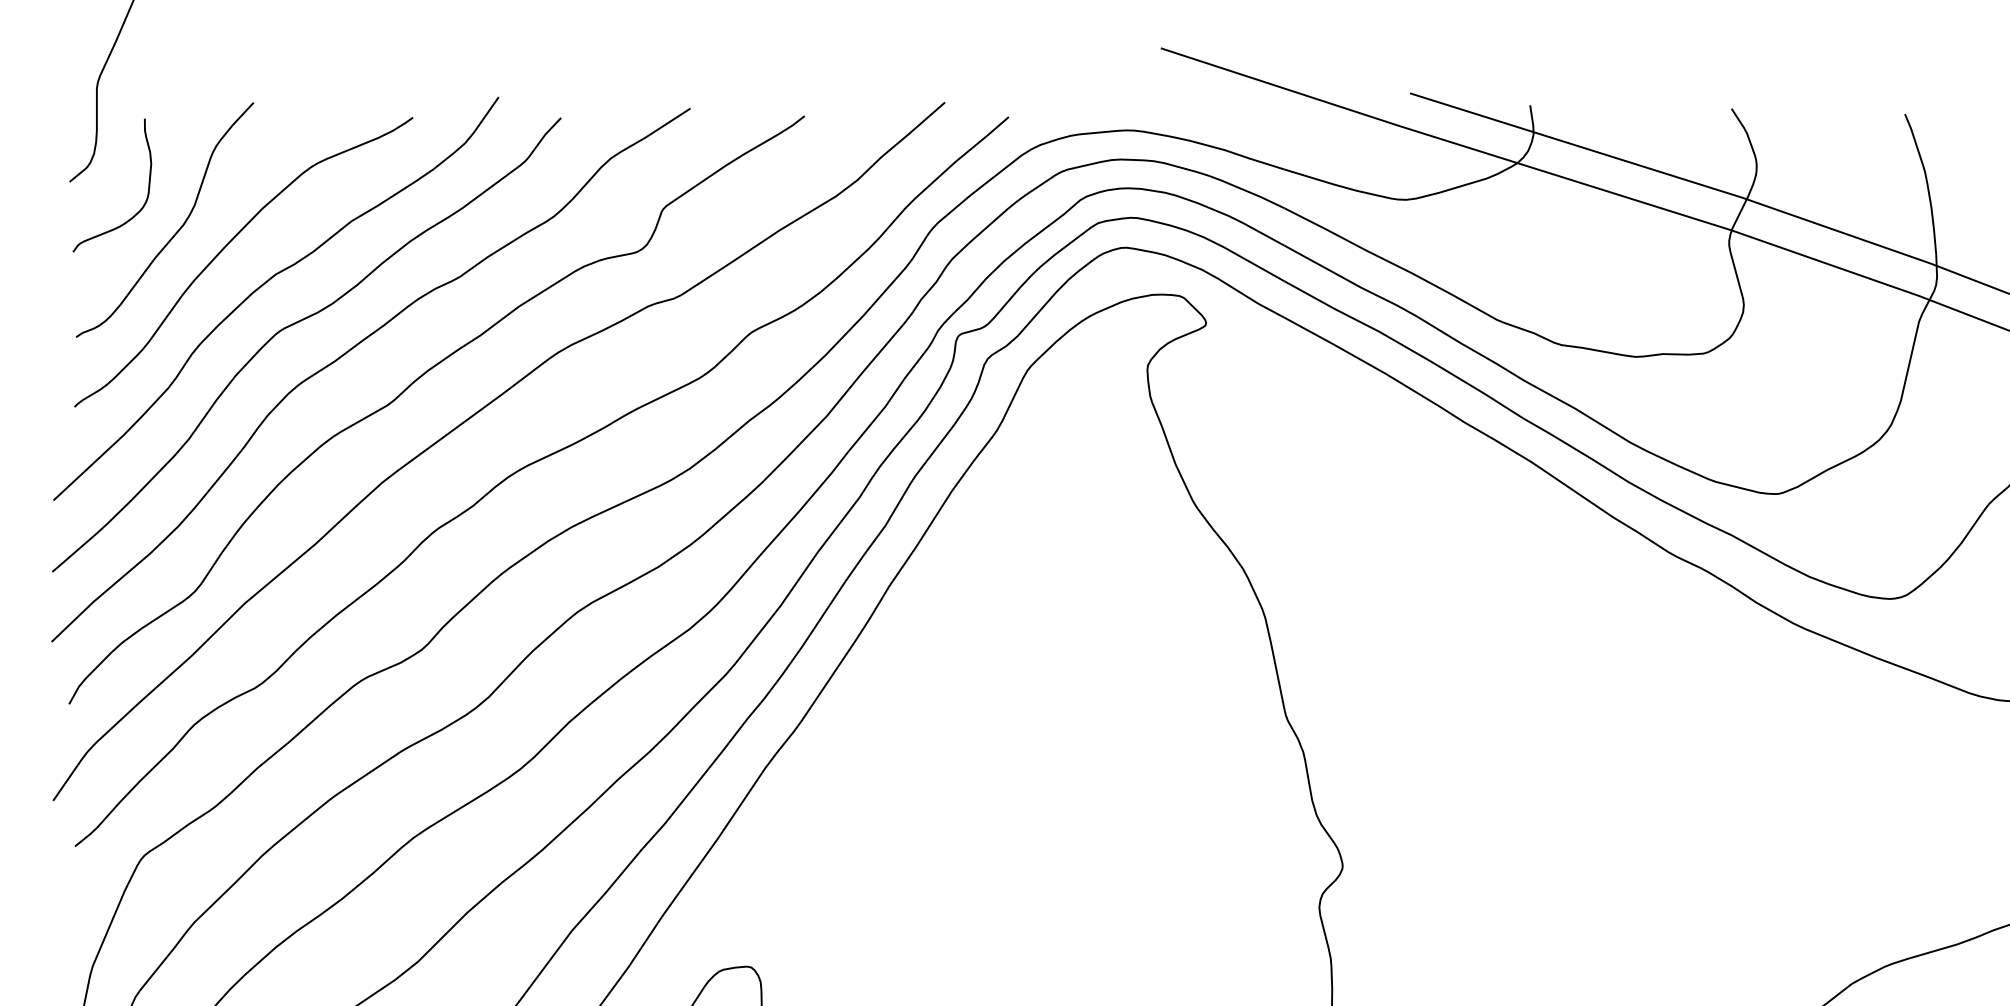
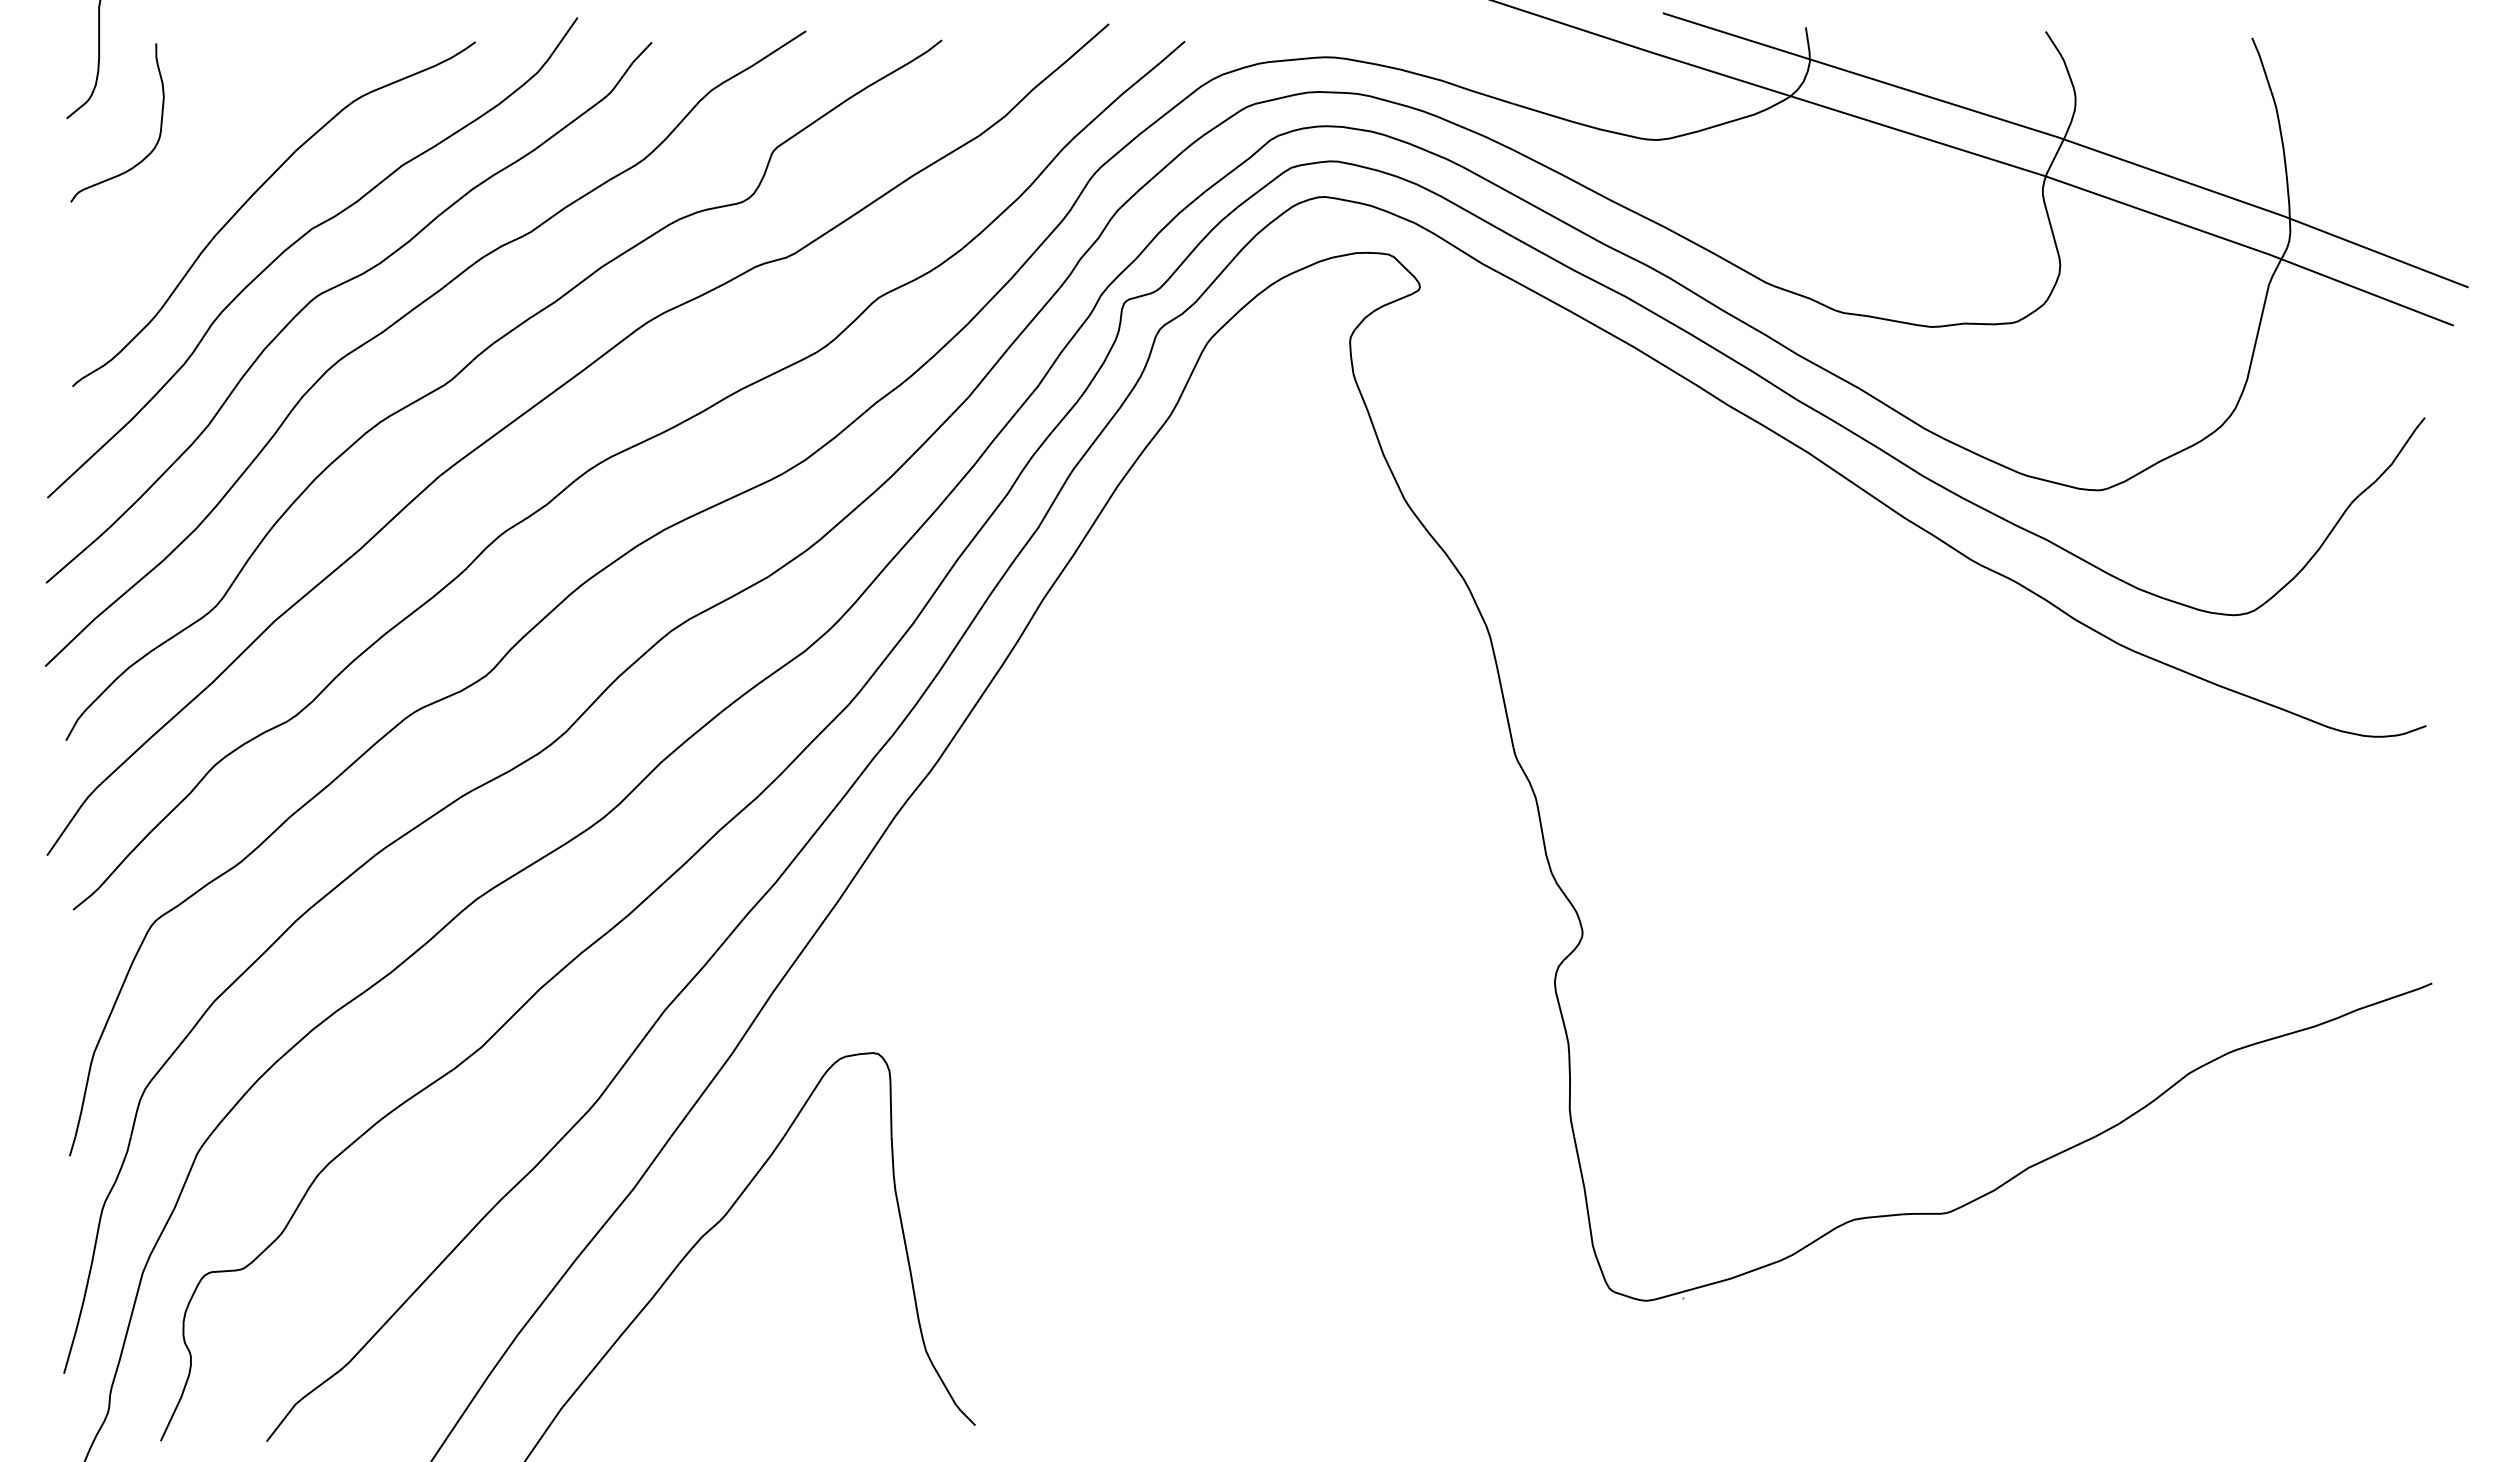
curve: (176, 231) -> (194, 177), removed

